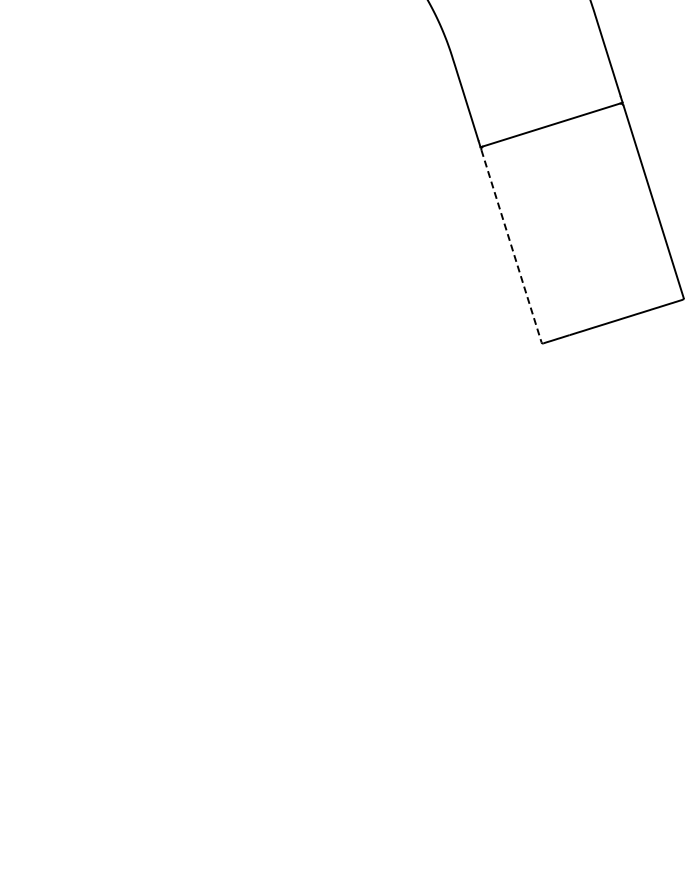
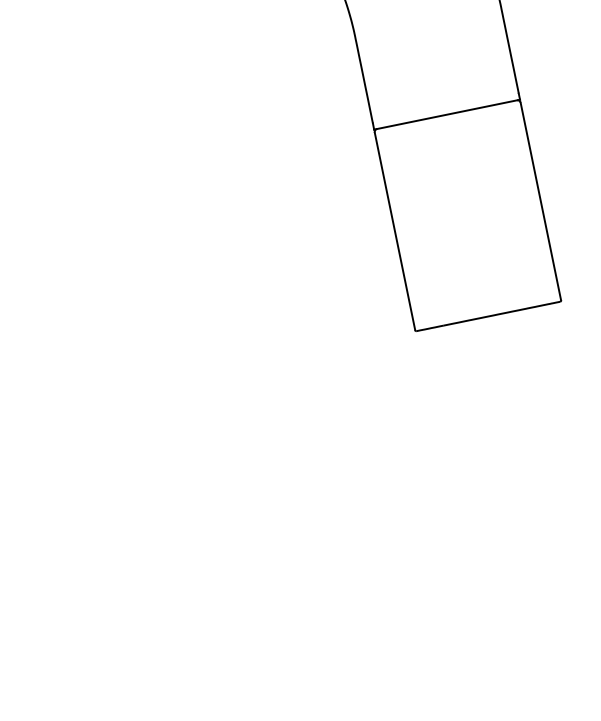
line: (511, 246) -> (394, 231), dashed -> solid

